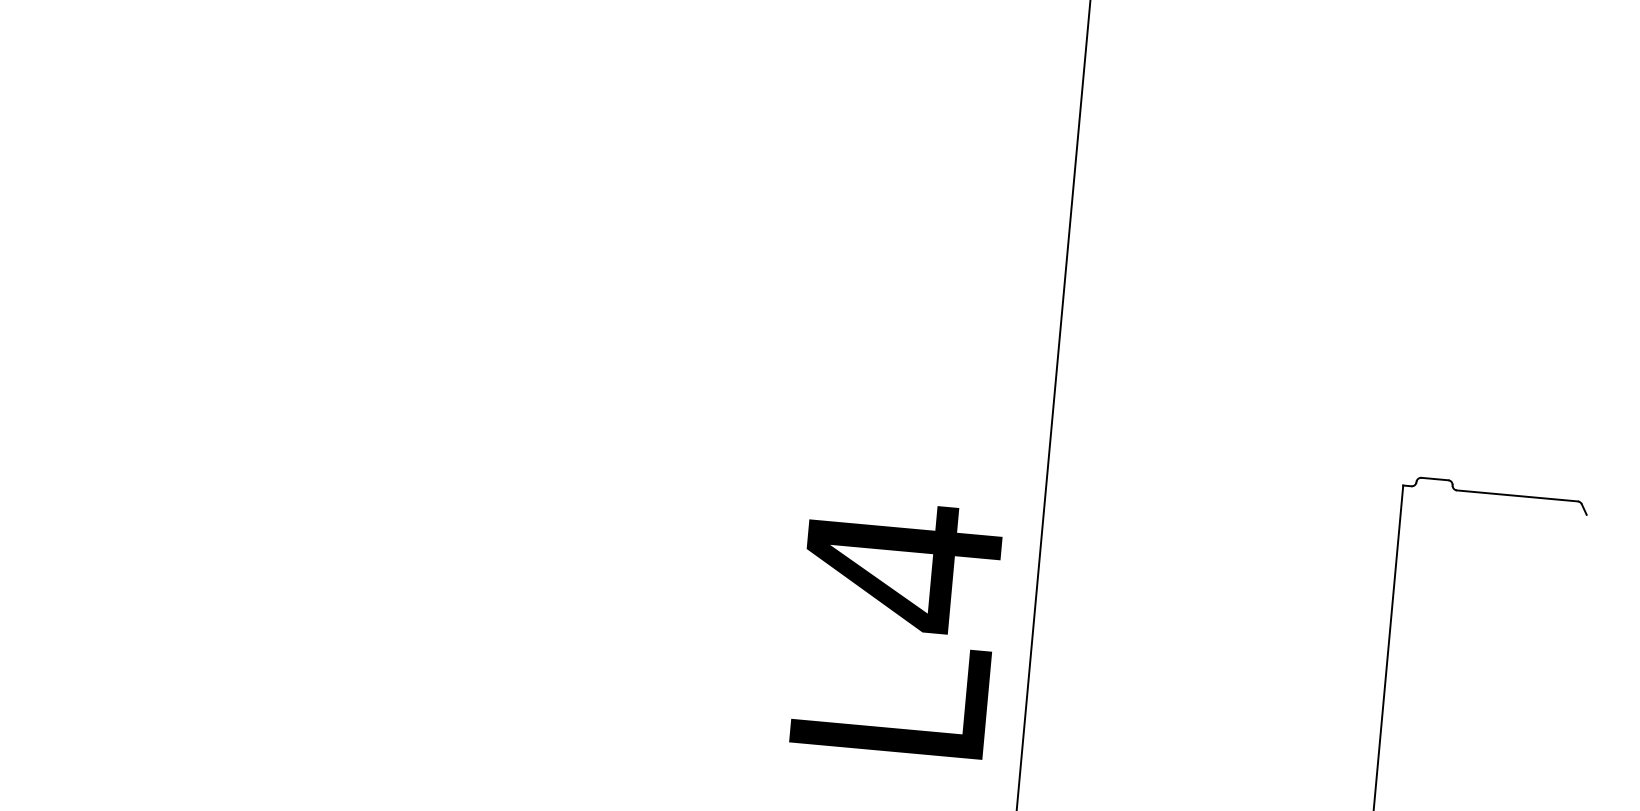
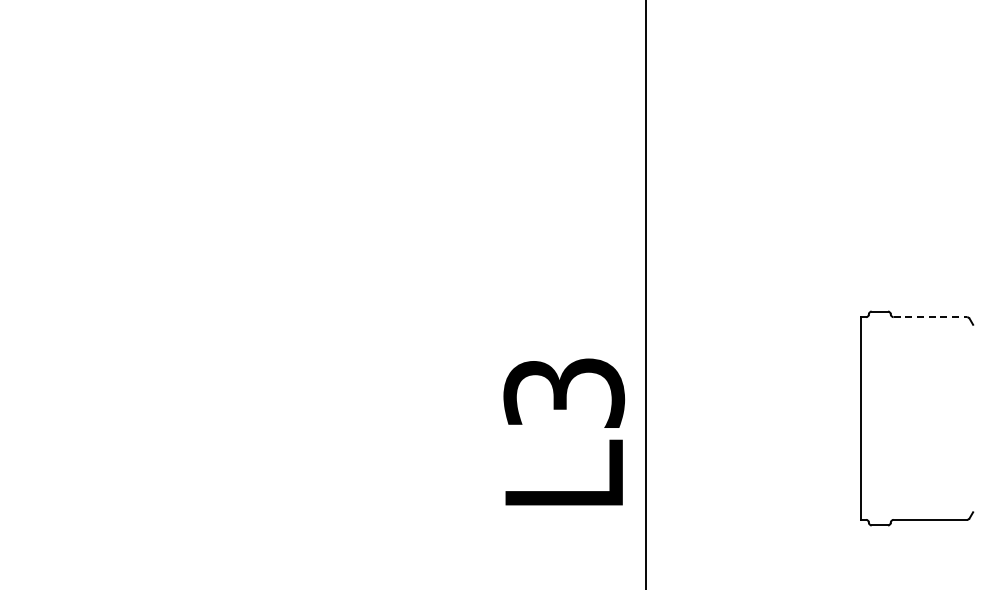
line: (1517, 496) -> (930, 317), solid -> dashed
text: (902, 566) -> (564, 393), L4 -> L3

